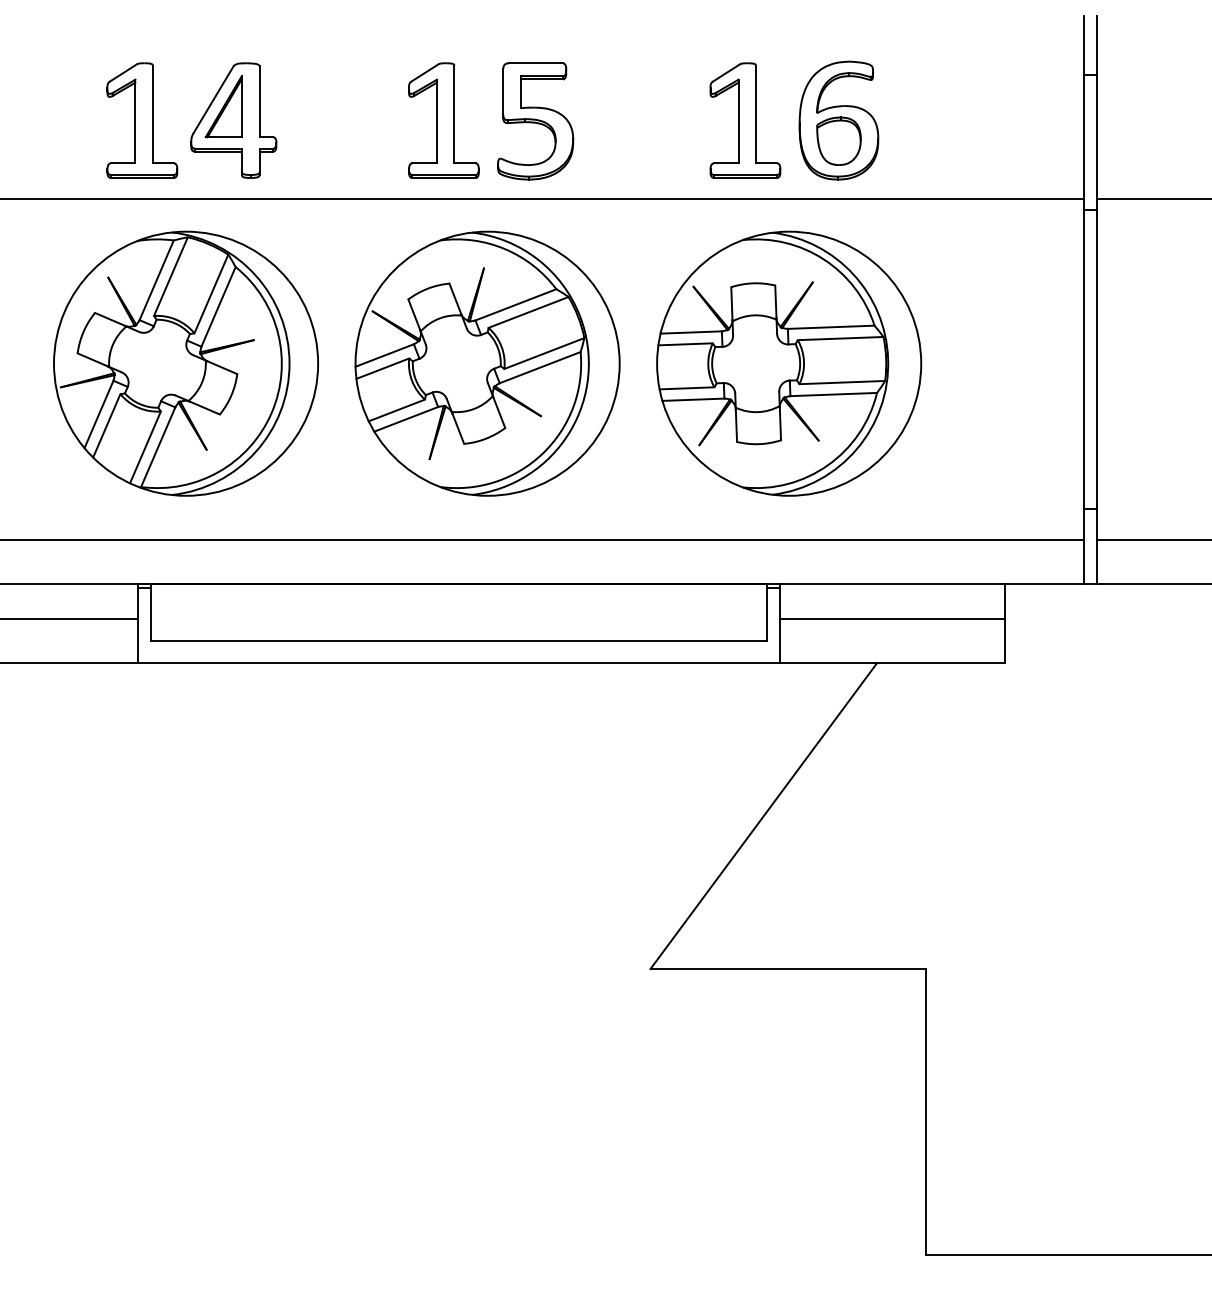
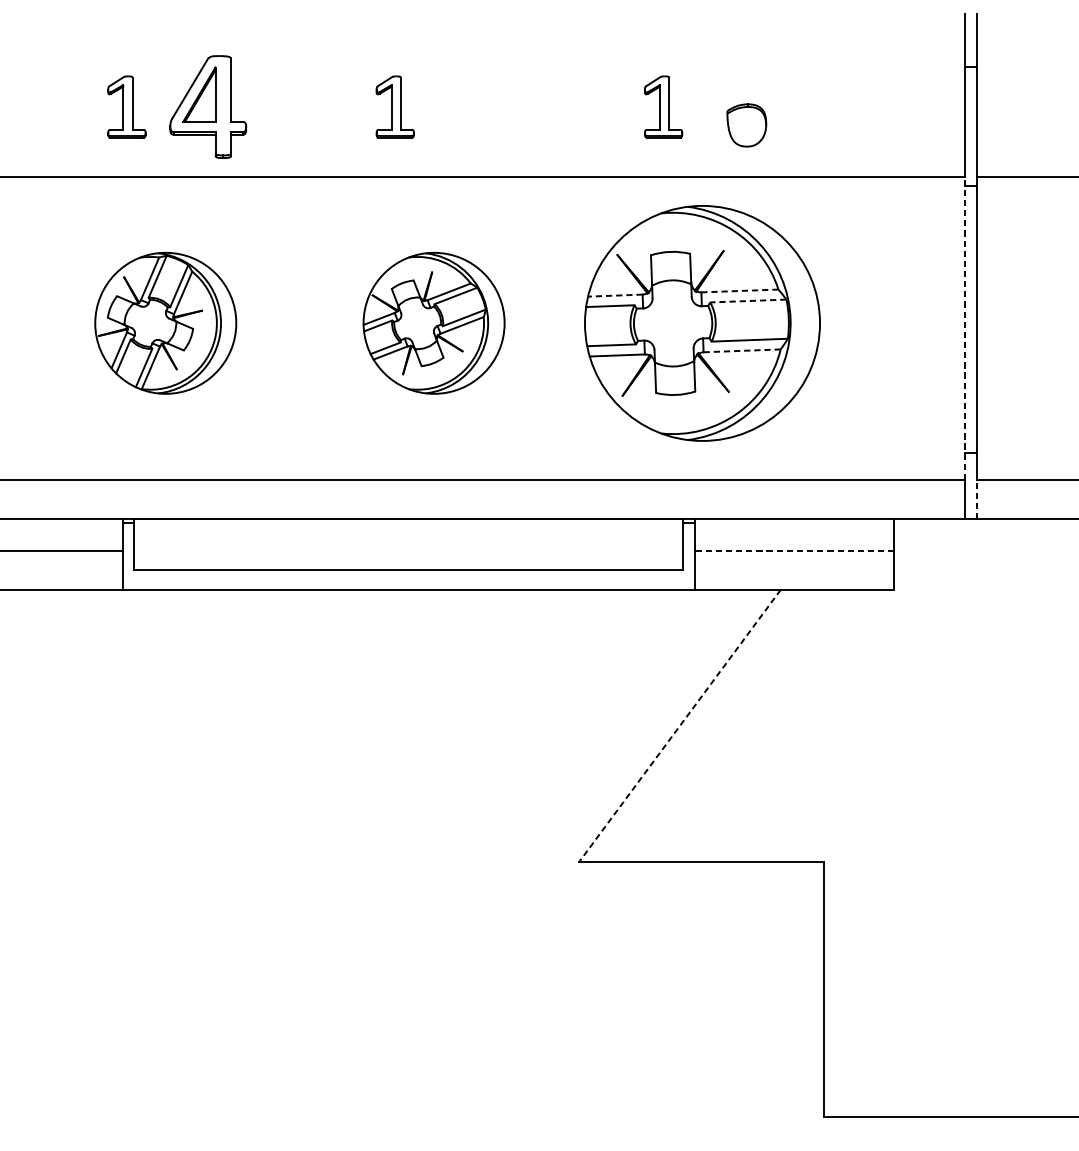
part: (142, 120) -> (127, 106), size x0.6
part: (443, 120) -> (394, 106), size x0.6
part: (745, 120) -> (663, 106), size x0.6
part: (838, 120) -> (746, 106), removed
part: (535, 121) -> (476, 107), removed
line: (830, 327) -> (739, 291), solid -> dashed
line: (691, 332) -> (615, 295), solid -> dashed
line: (840, 338) -> (748, 300), solid -> dashed
part: (185, 363) -> (165, 323), size x0.6
part: (487, 363) -> (434, 323), size x0.6
line: (1084, 369) -> (965, 328), solid -> dashed
line: (834, 394) -> (742, 350), solid -> dashed
line: (1097, 561) -> (976, 499), solid -> dashed
line: (892, 619) -> (794, 551), solid -> dashed
line: (763, 816) -> (679, 726), solid -> dashed

